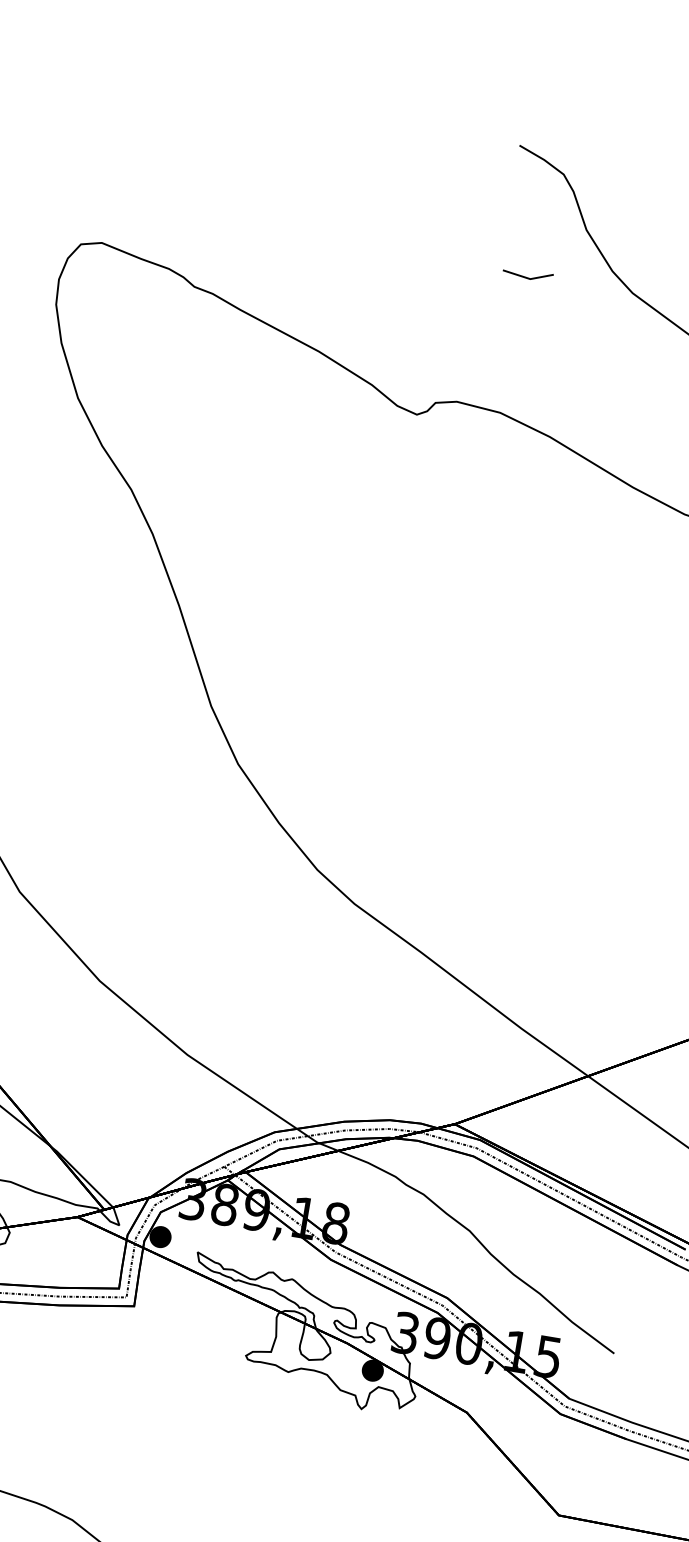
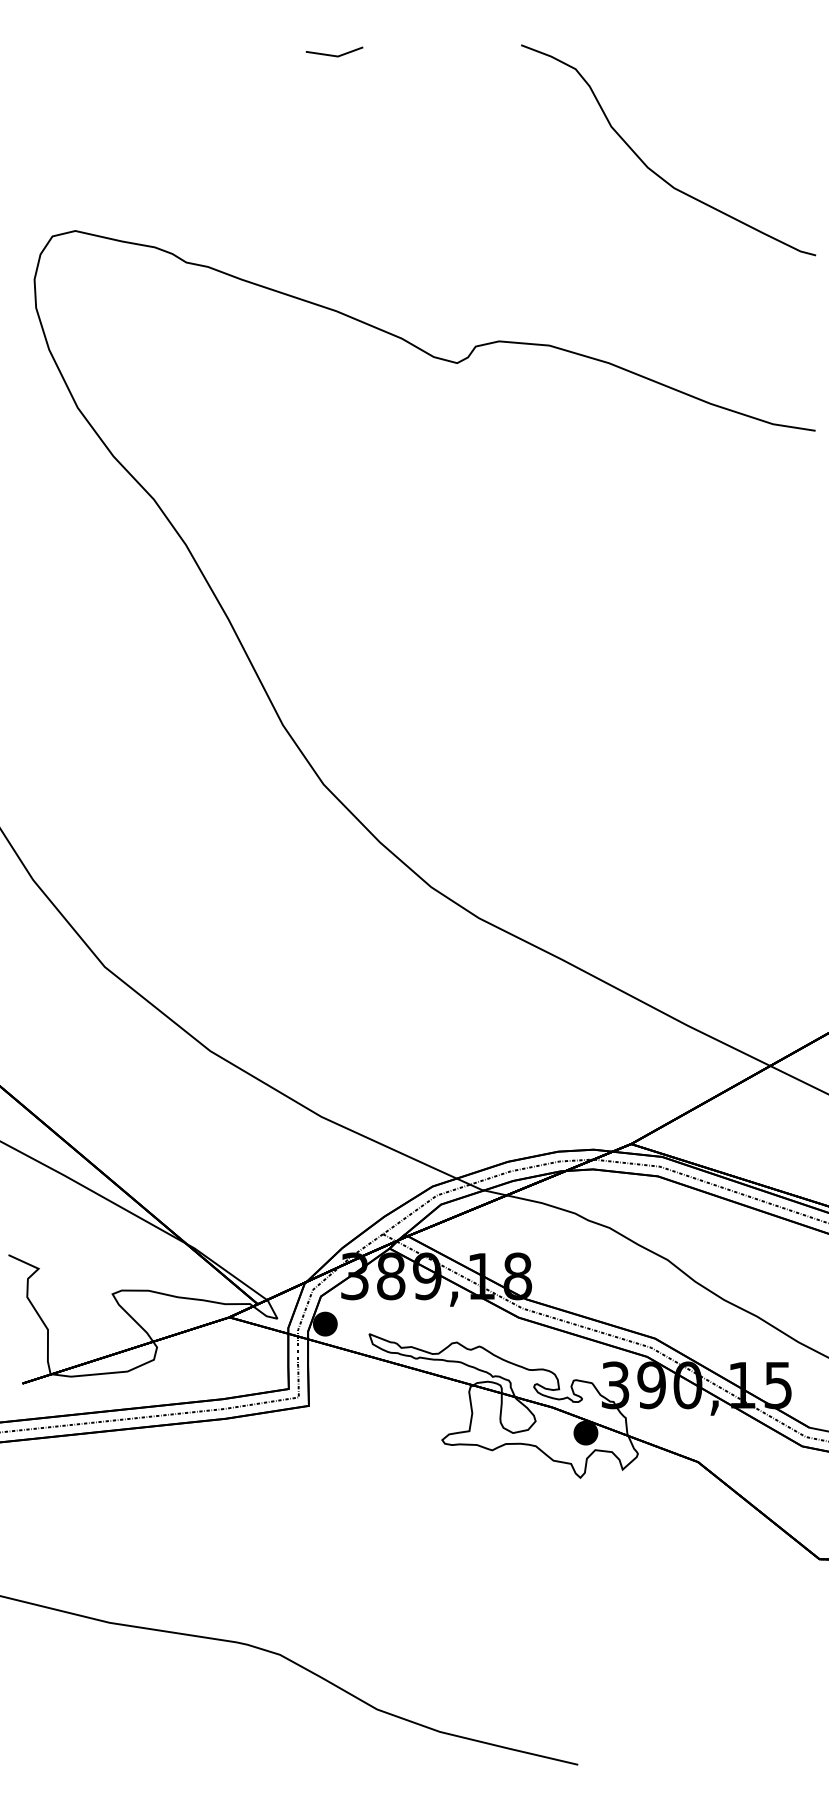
line: (525, 276) -> (332, 54), moved

